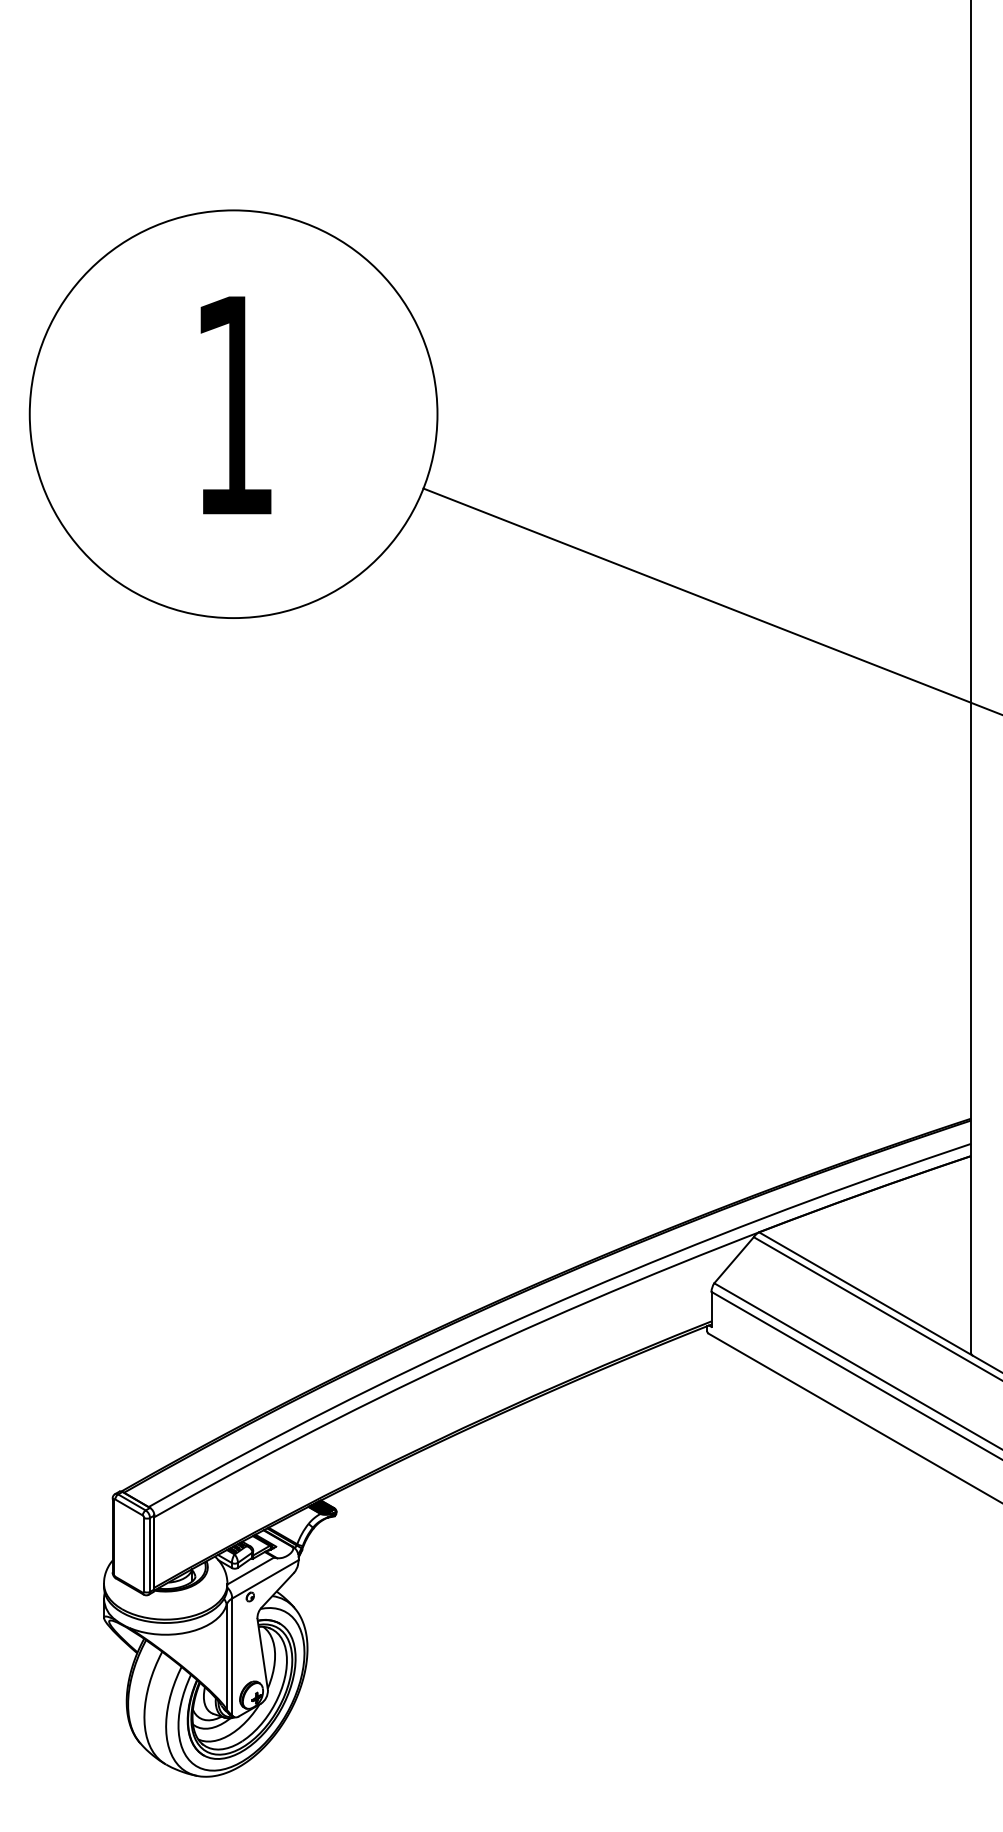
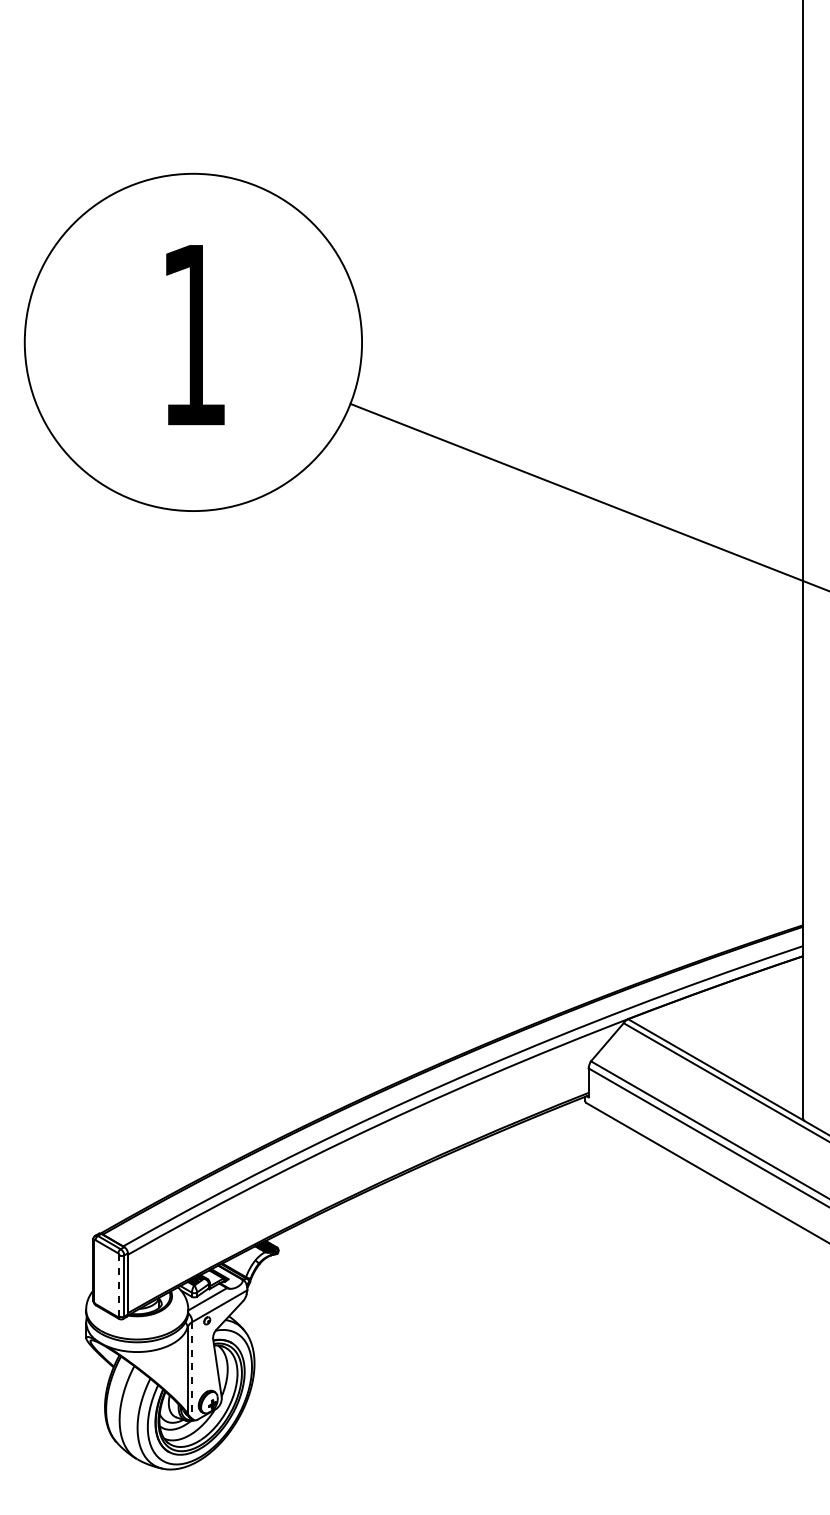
line: (144, 1555) -> (119, 1286), solid -> dashed
line: (232, 1658) -> (192, 1371), solid -> dashed

